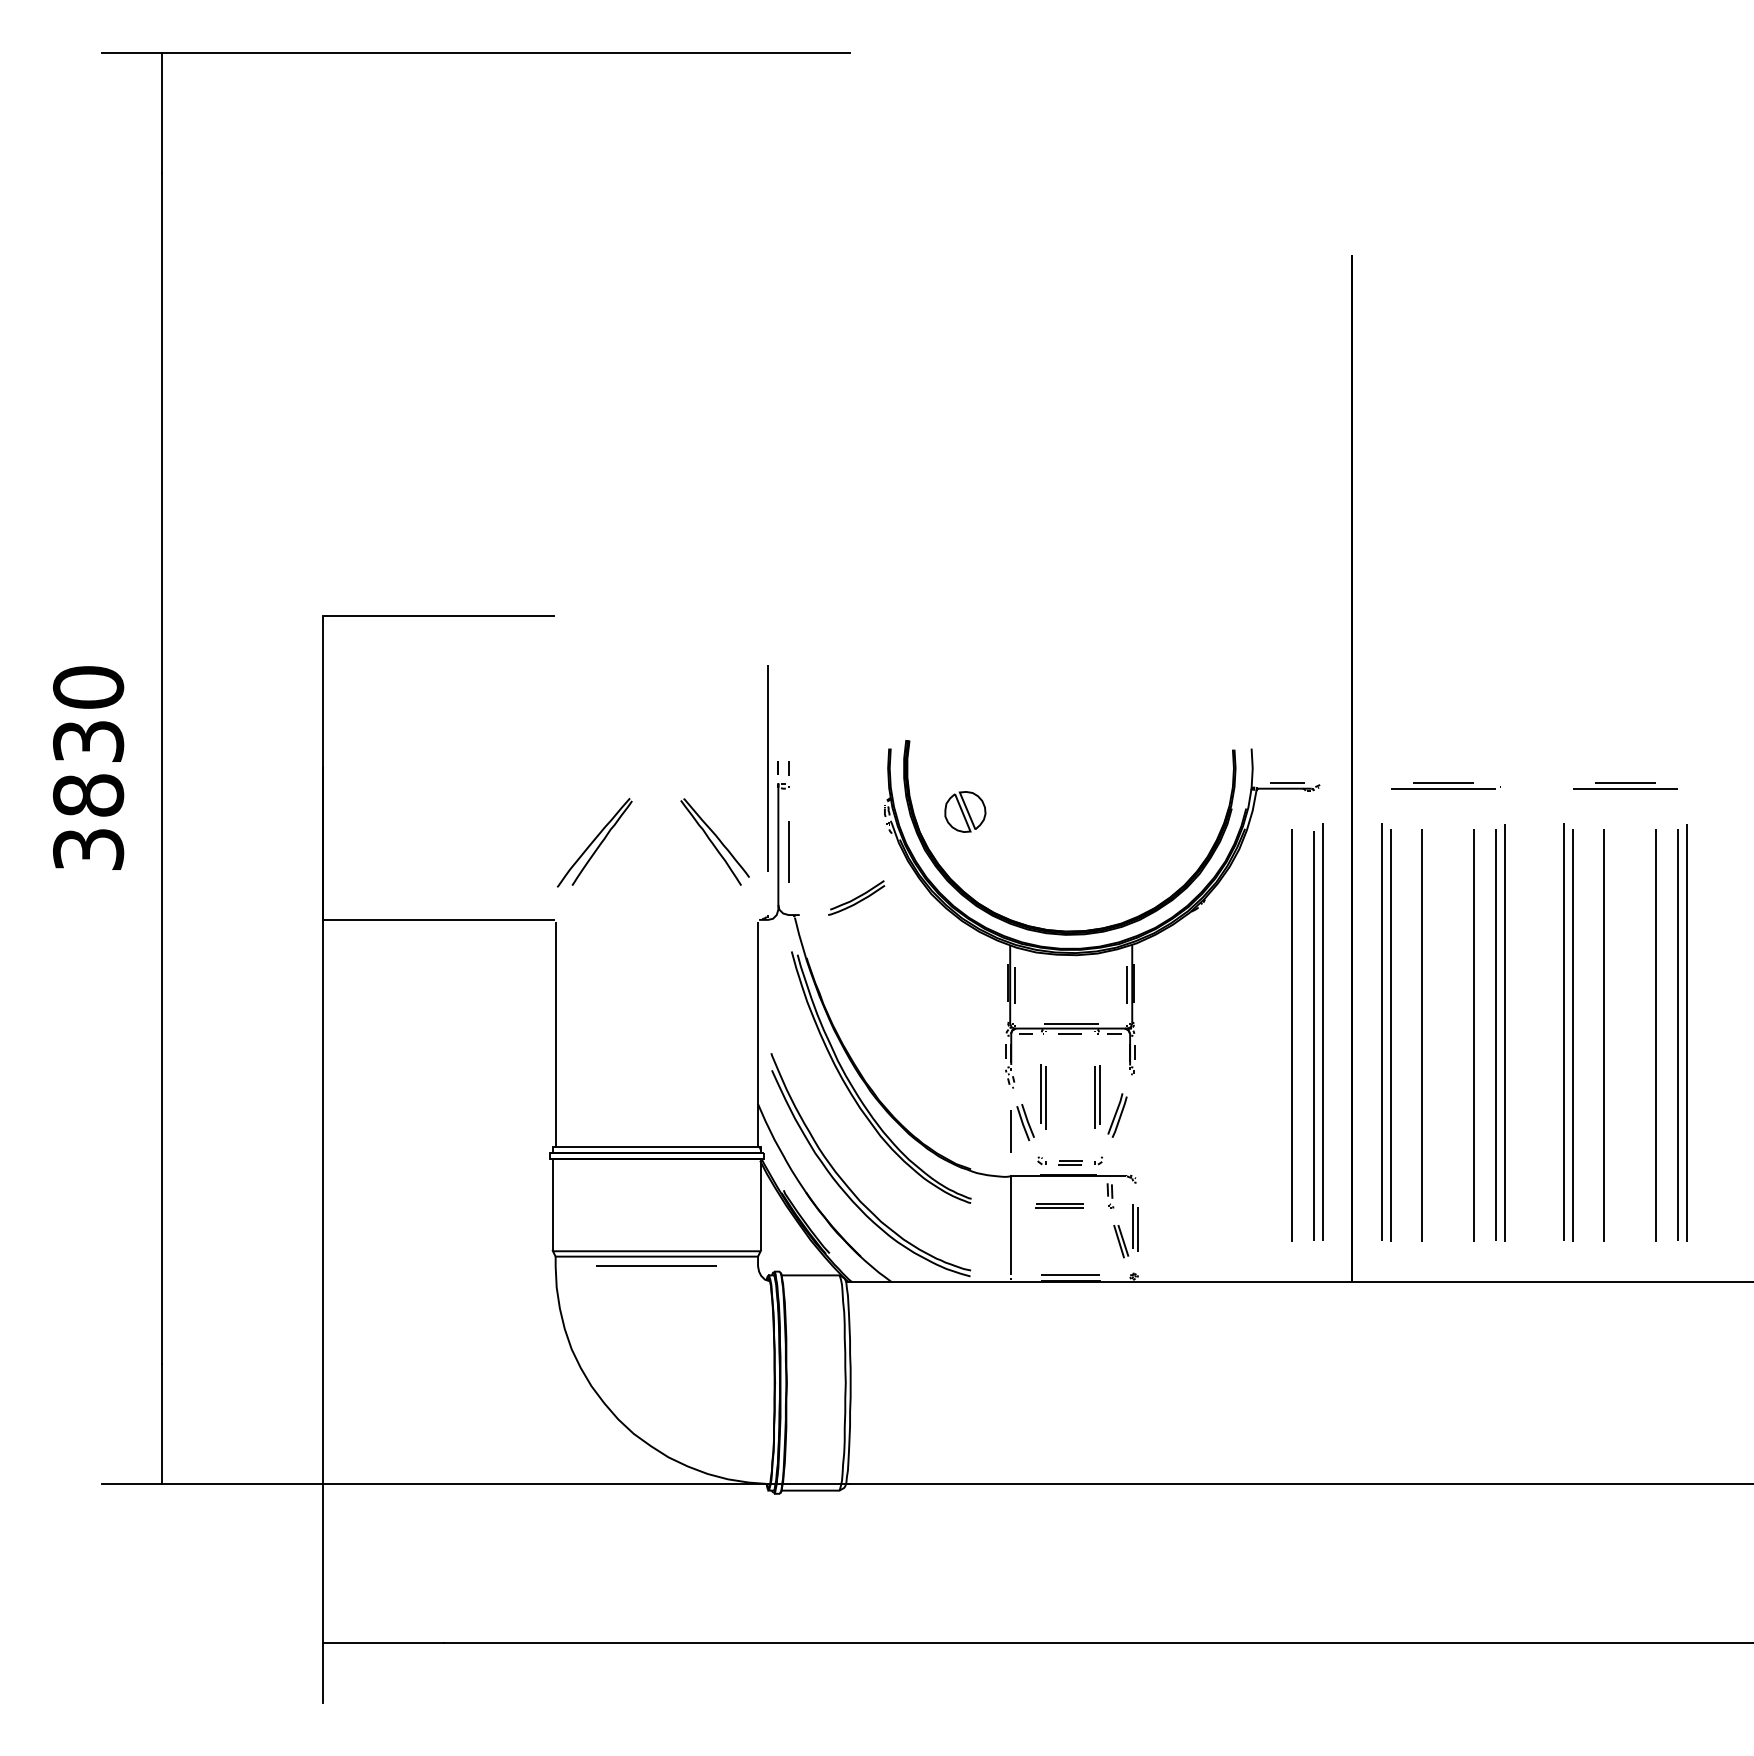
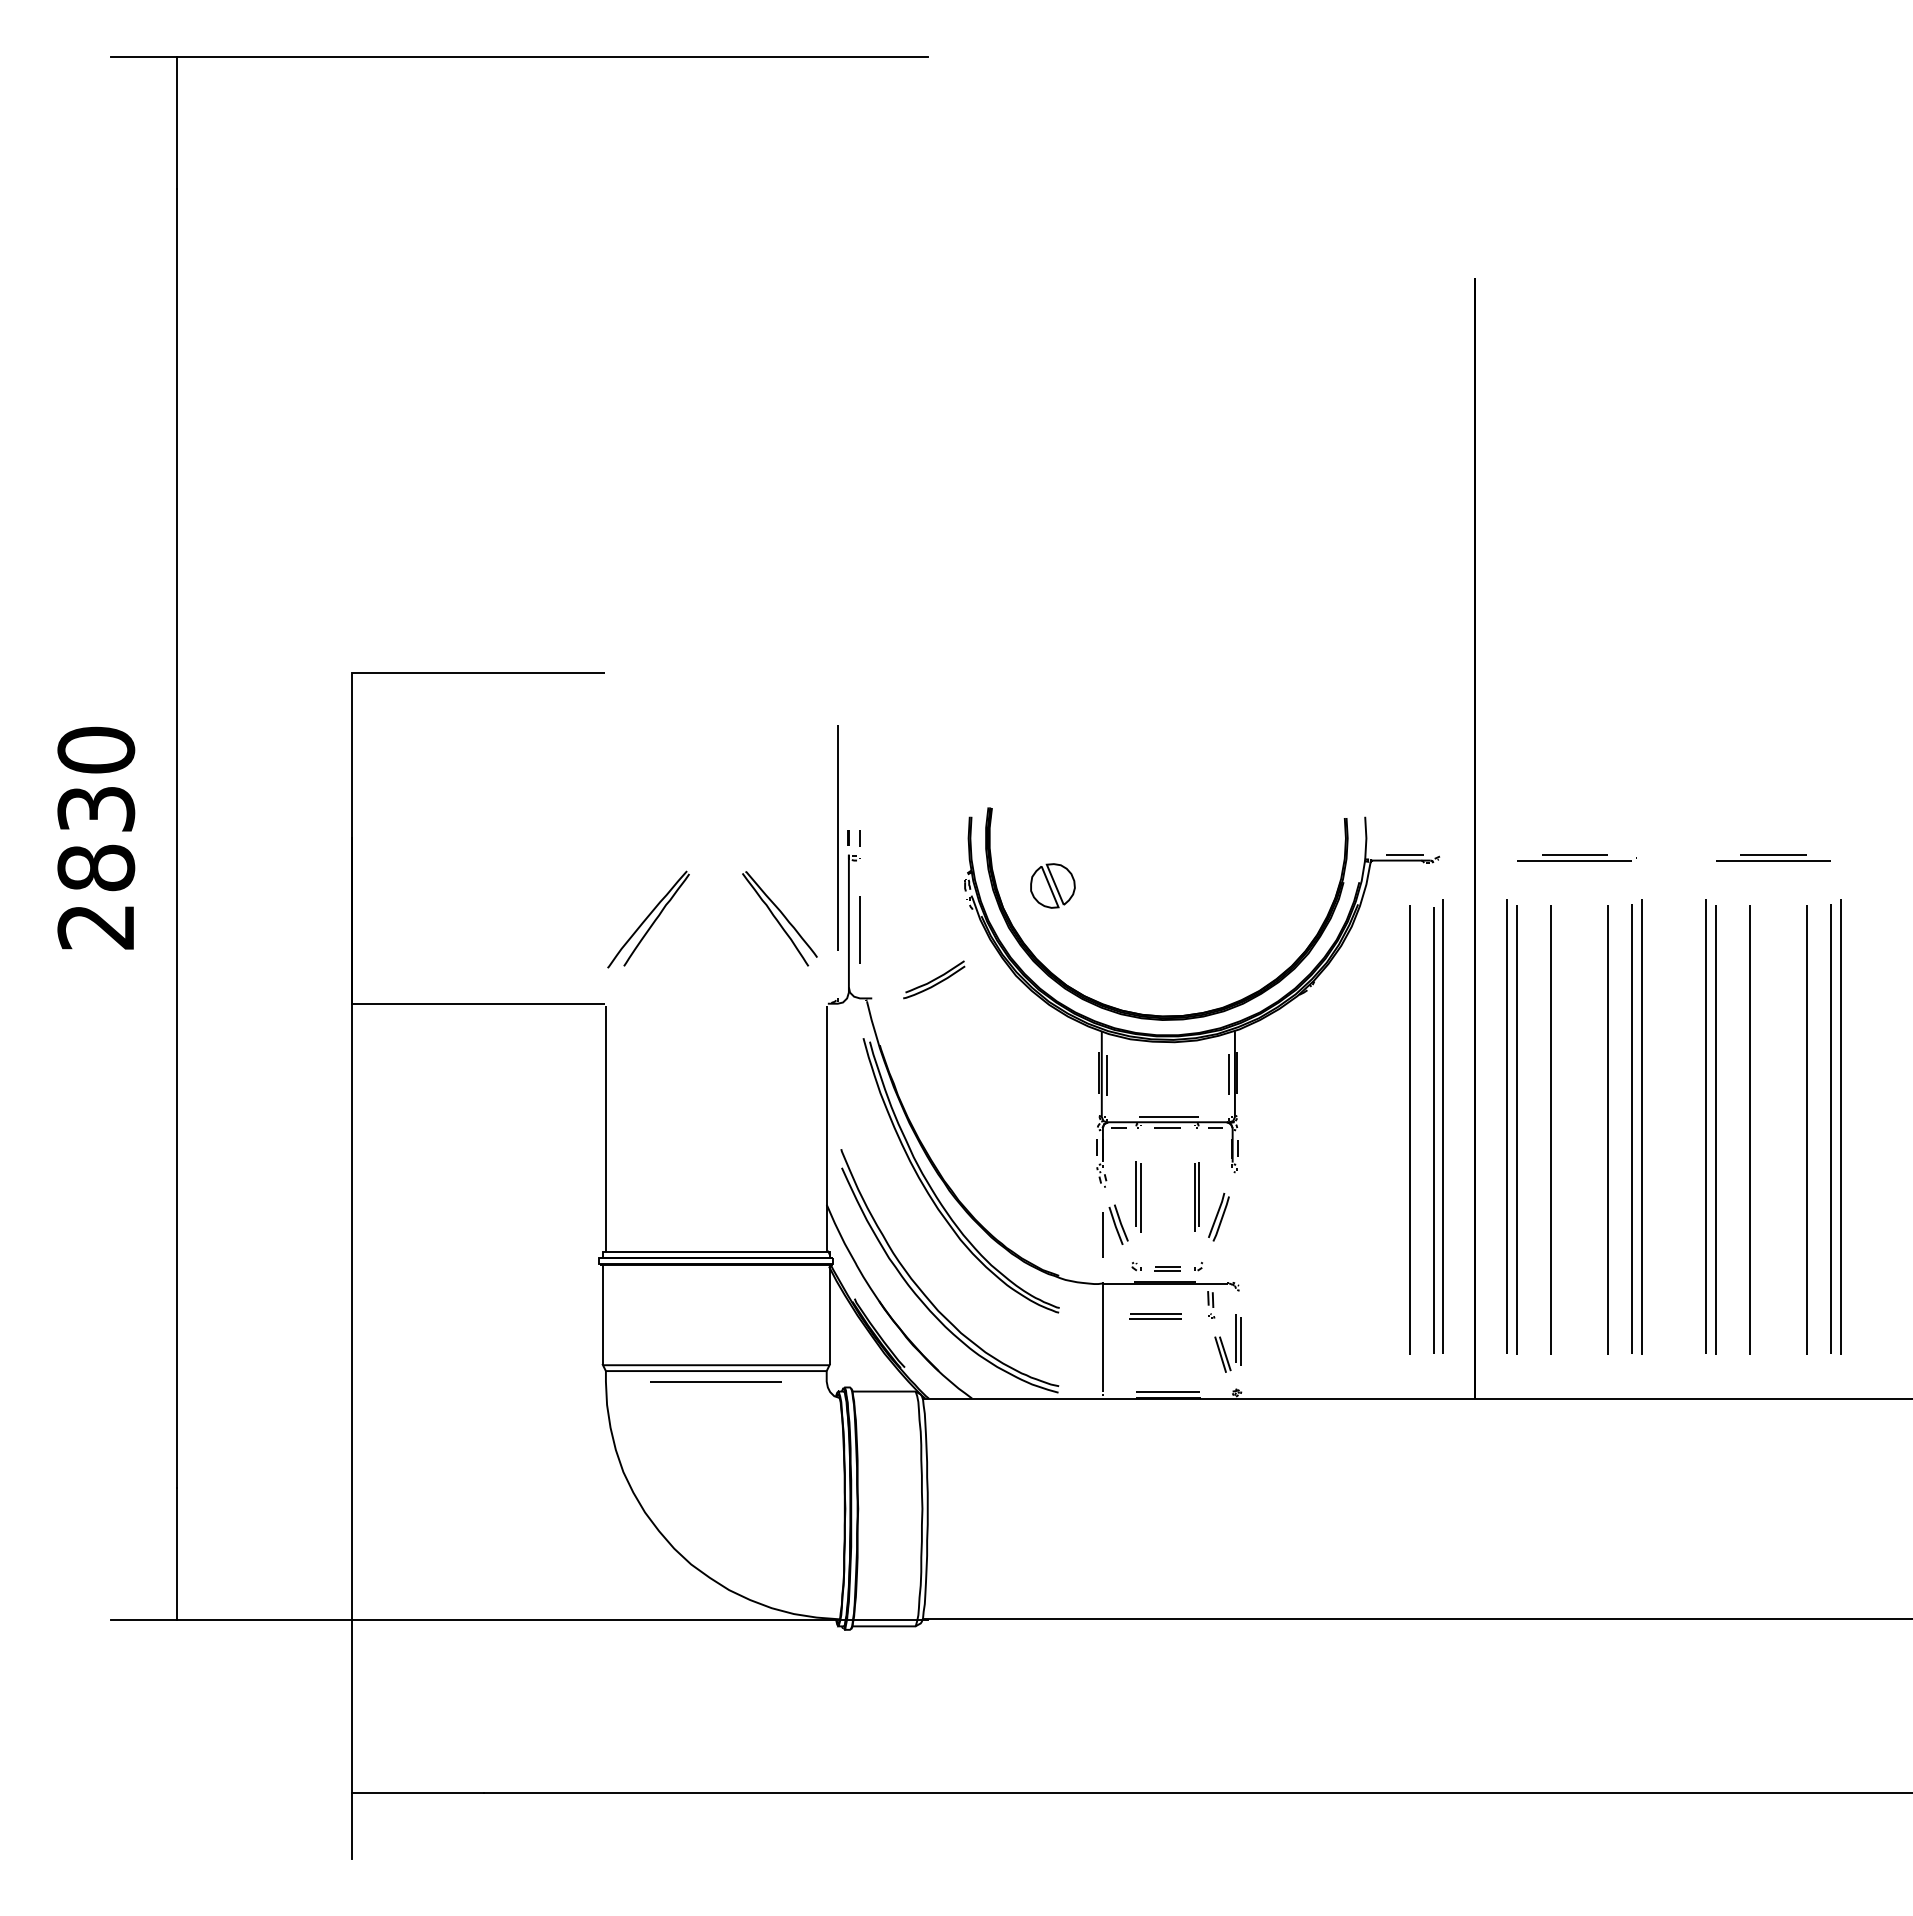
text: (88, 849) -> (96, 926), 3830 -> 2830

